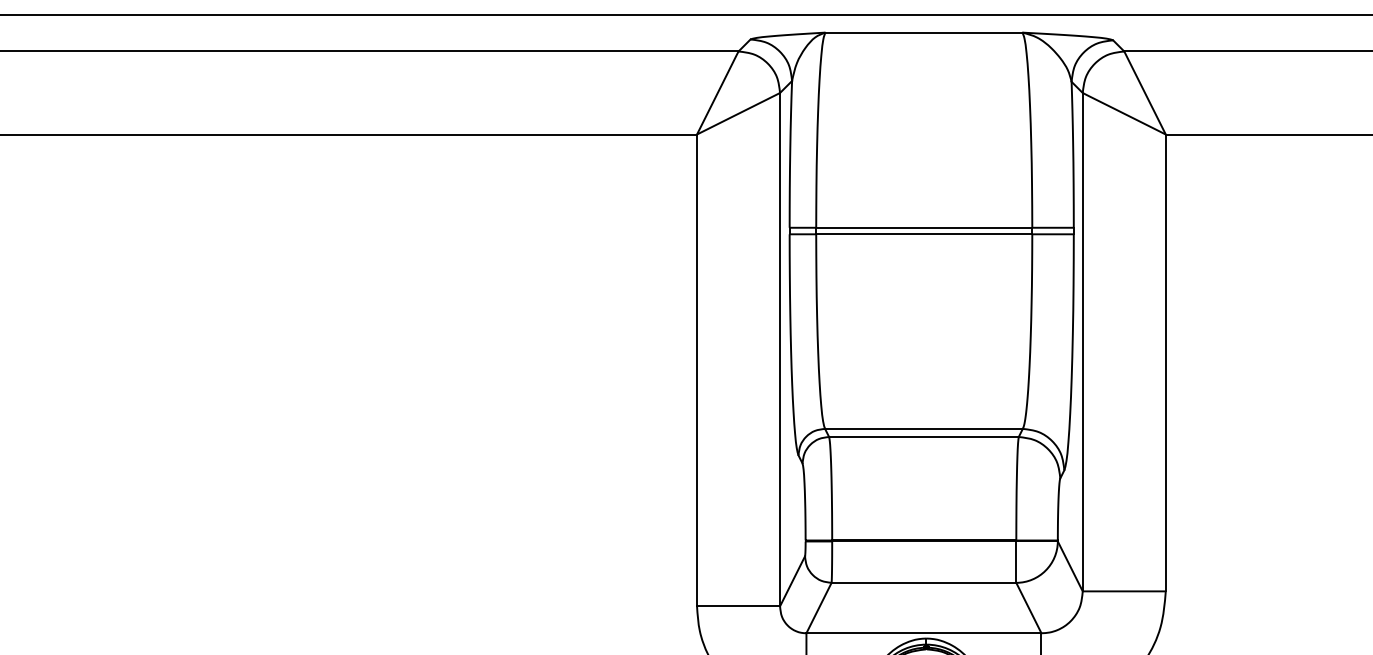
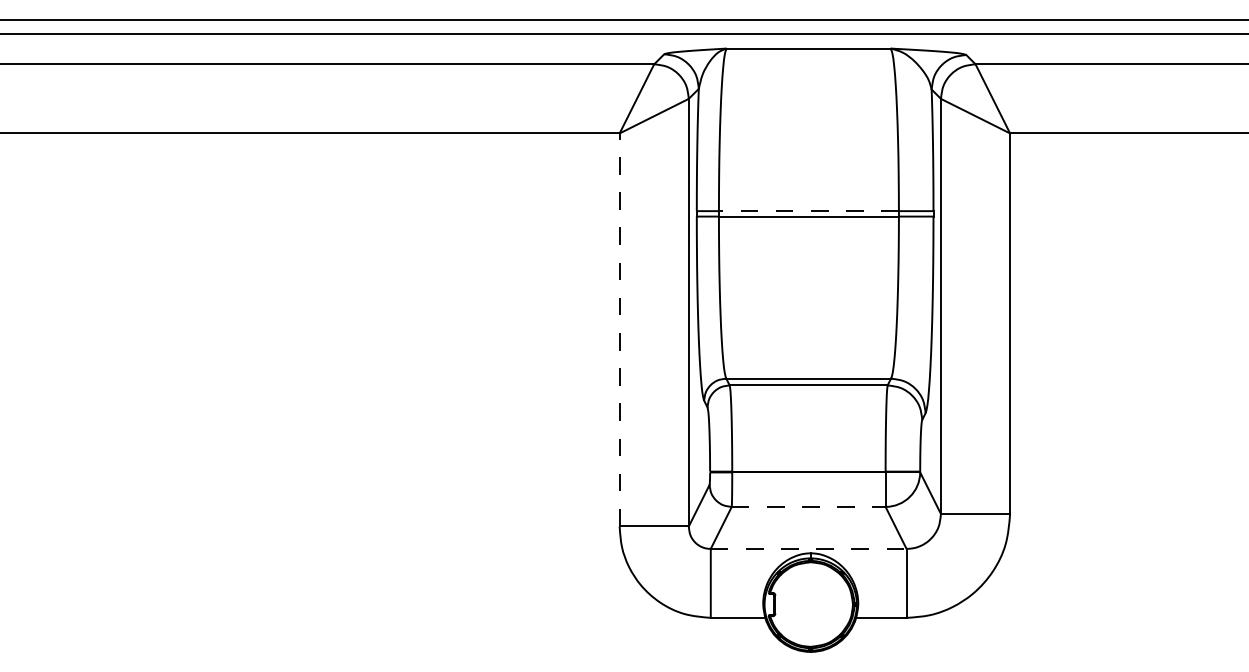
line: (923, 228) -> (808, 211), solid -> dashed
line: (696, 369) -> (619, 329), solid -> dashed
line: (923, 582) -> (808, 506), solid -> dashed
line: (923, 632) -> (808, 548), solid -> dashed

